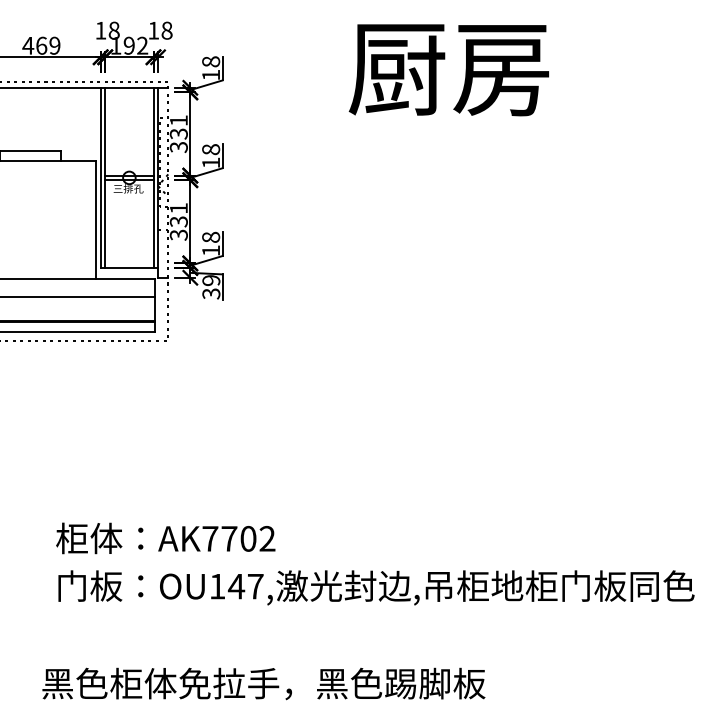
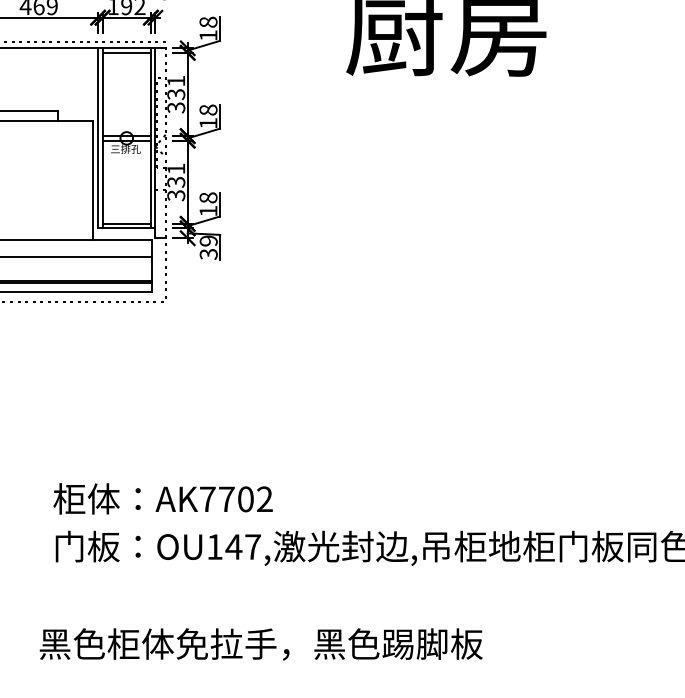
line: (129, 92) -> (126, 52), added
line: (129, 263) -> (126, 223), added

